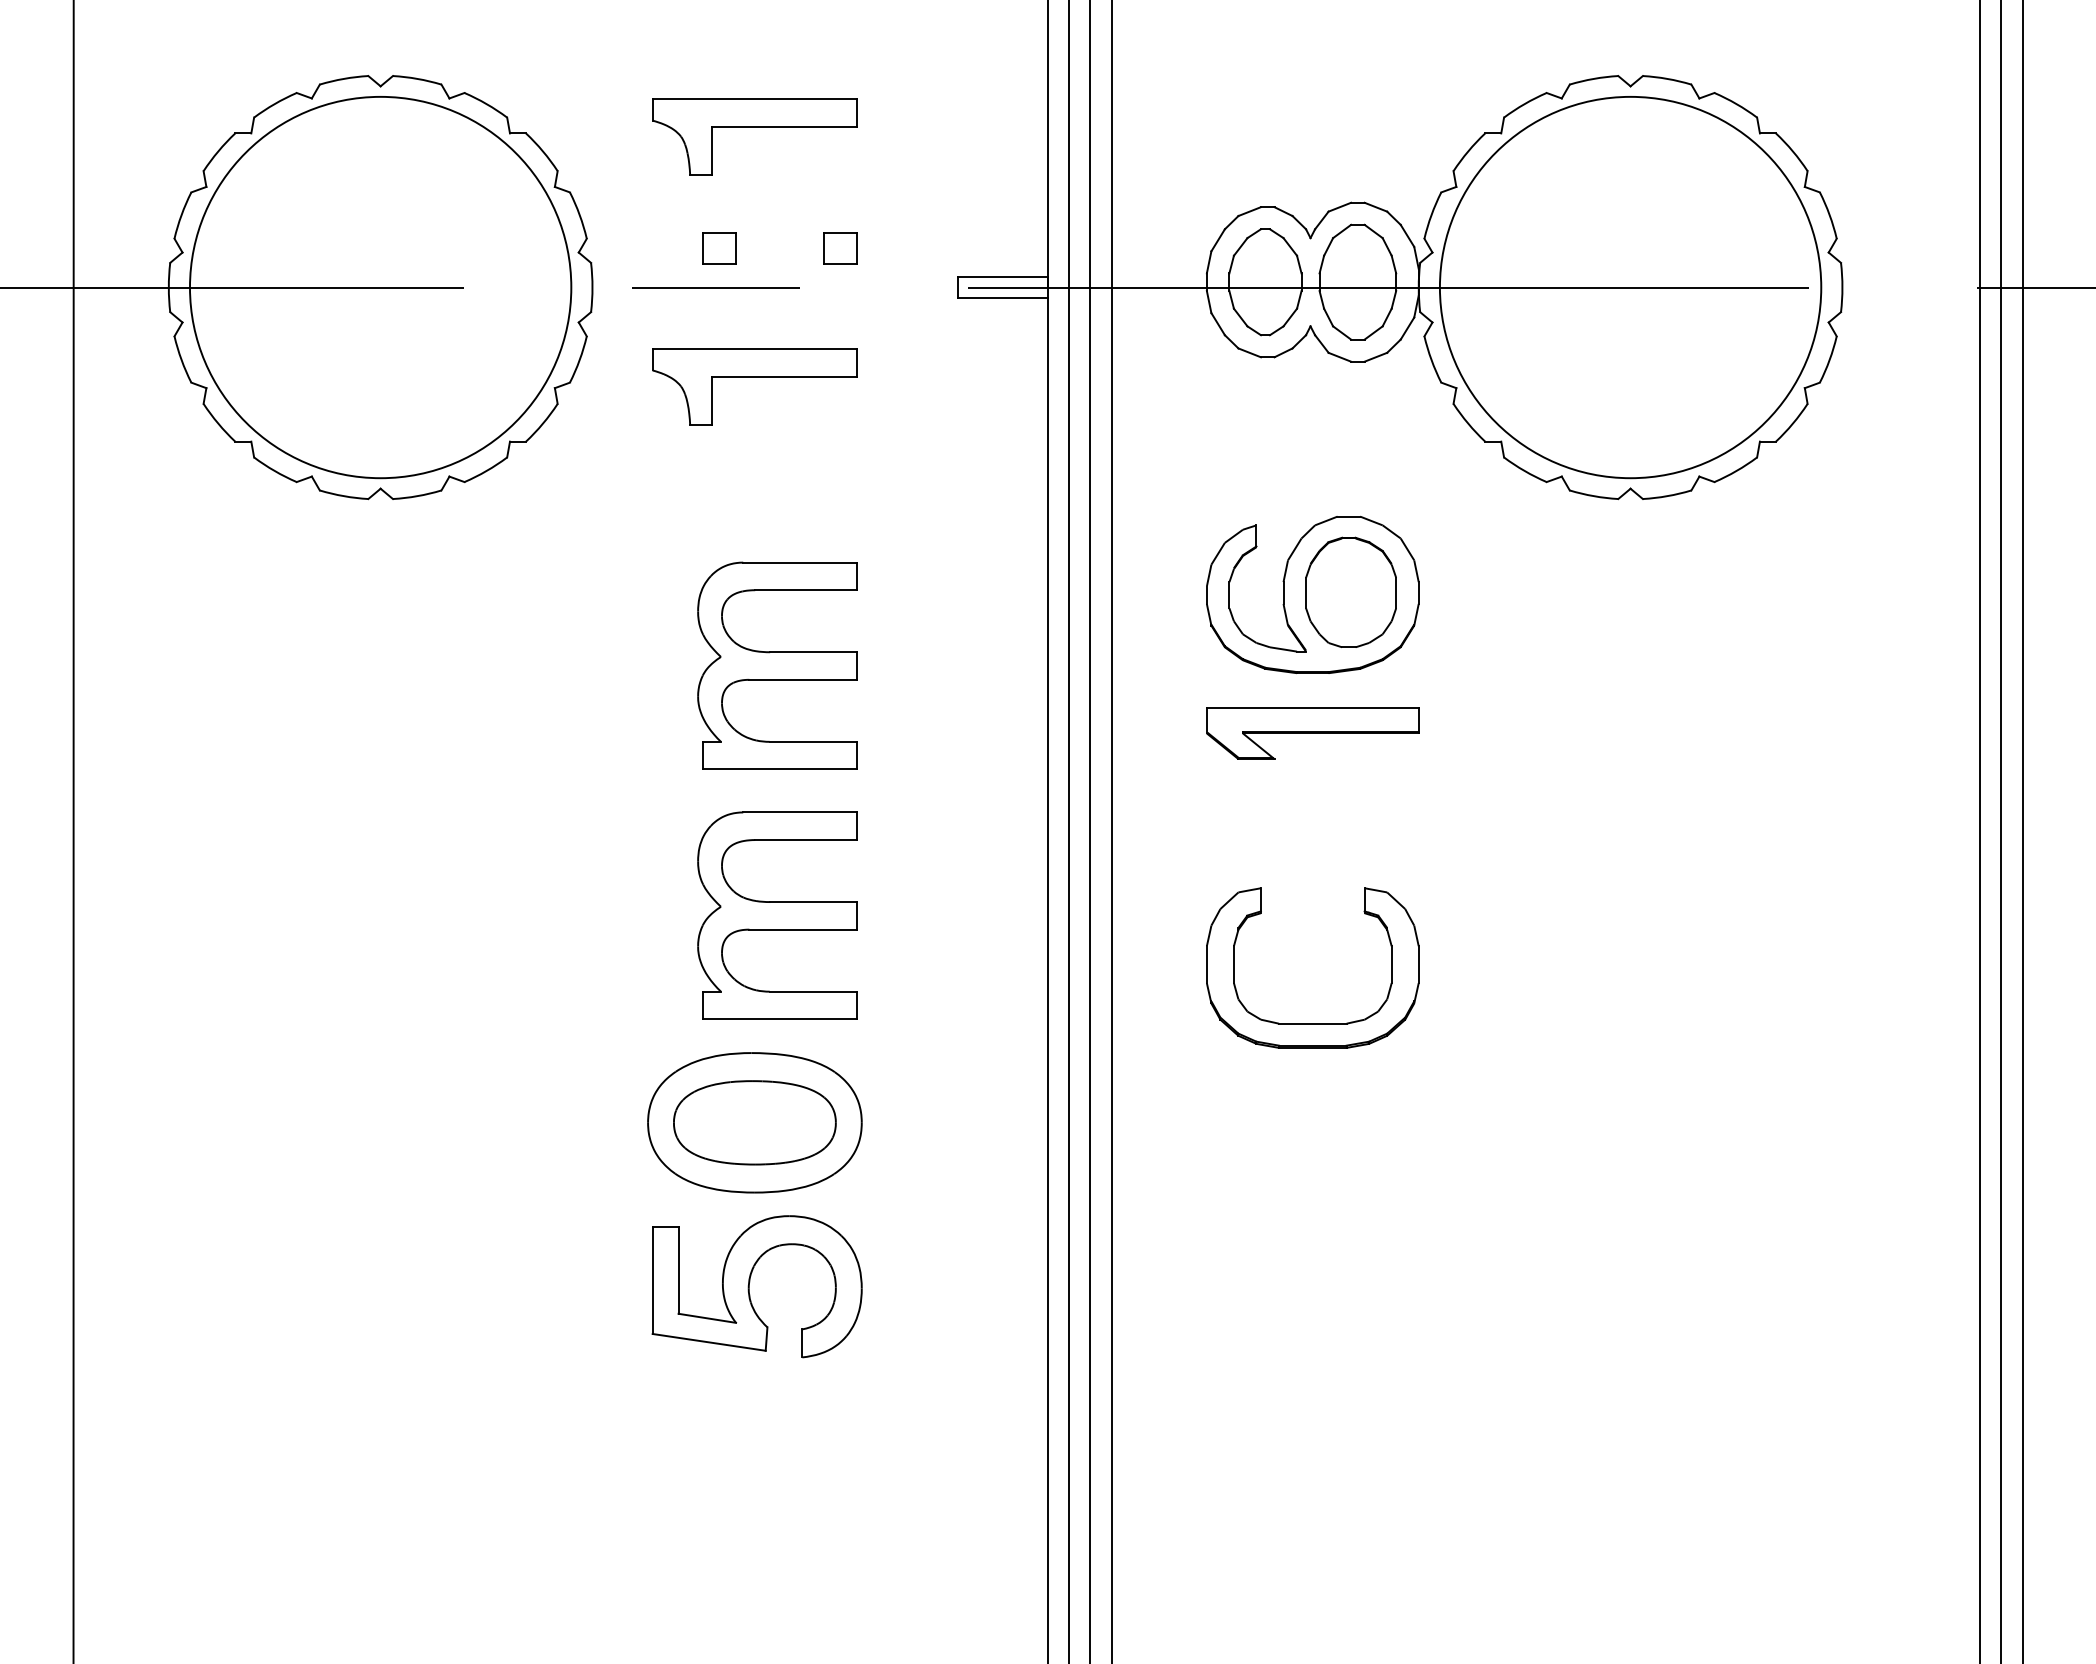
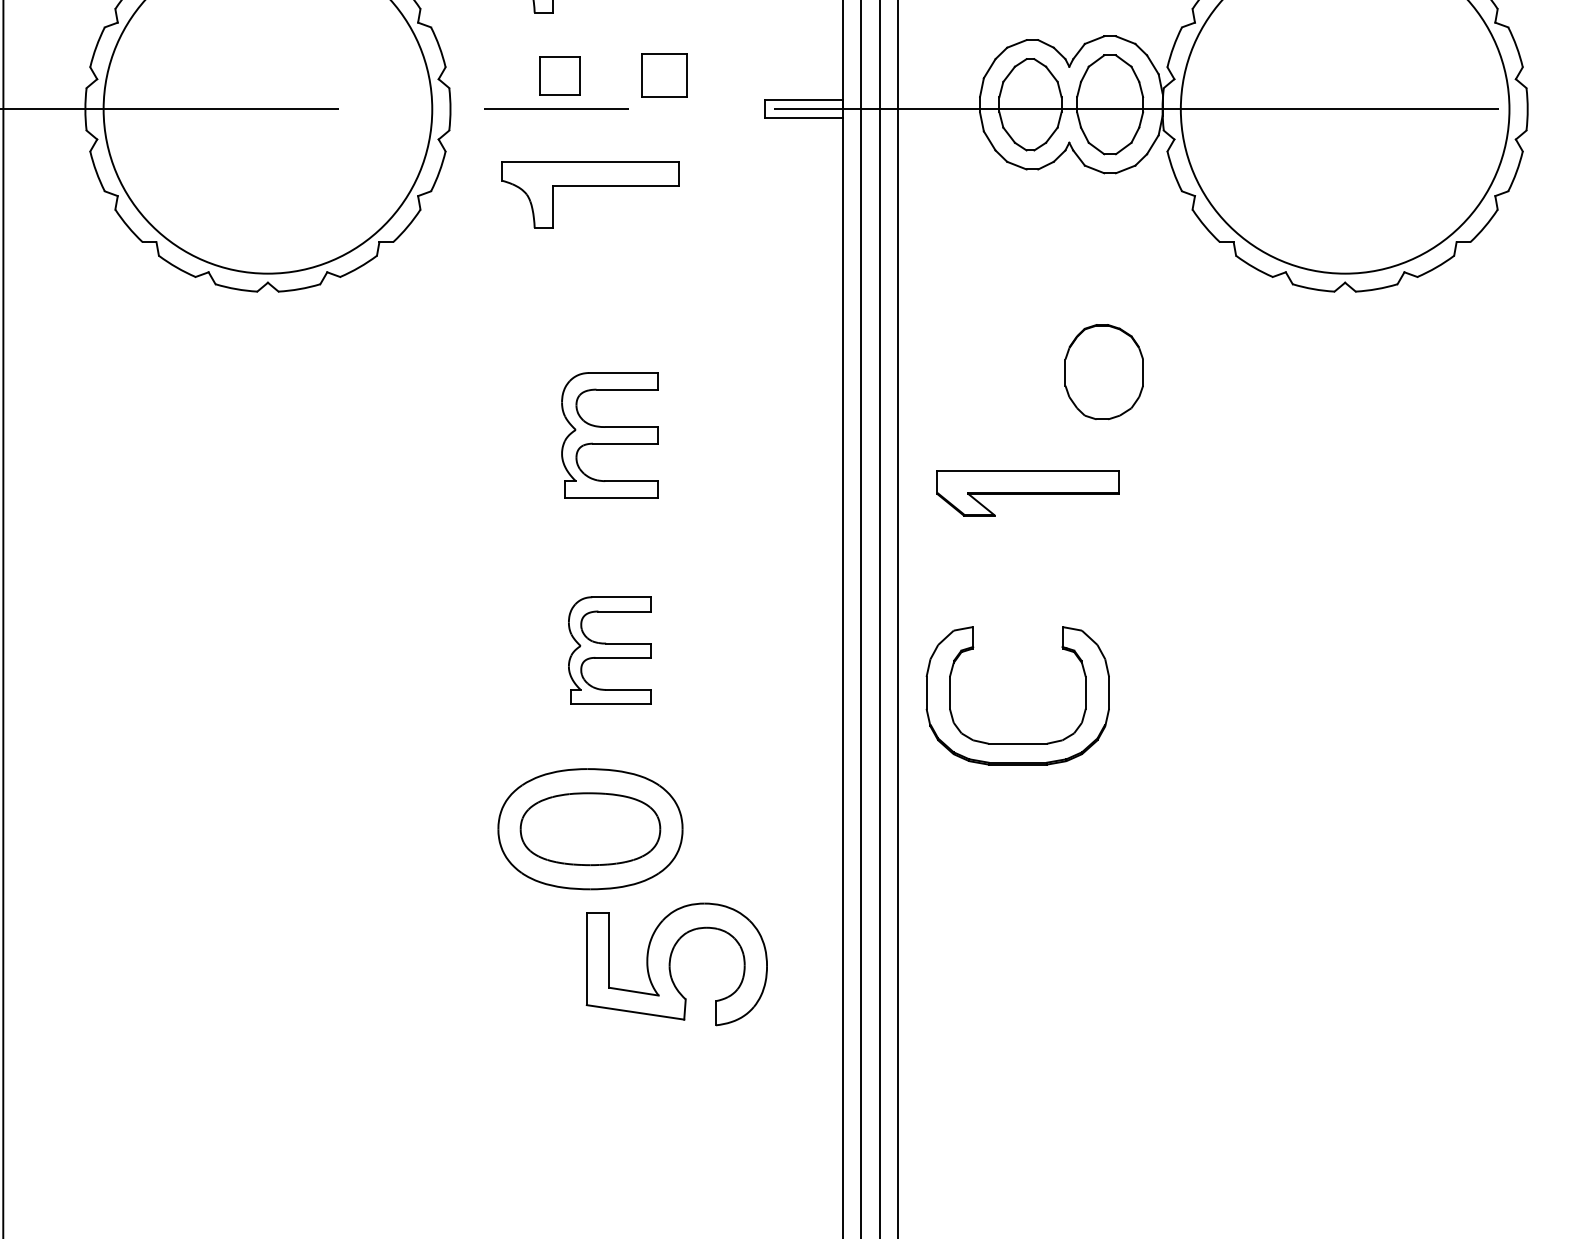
part: (719, 248) -> (559, 75), size x1.4
part: (840, 248) -> (664, 75), size x1.6
part: (1312, 594) -> (1071, 373), removed
part: (777, 665) -> (609, 435), size x0.7
part: (1312, 733) -> (1027, 493), moved
part: (777, 915) -> (609, 650), size x0.6
part: (1312, 1023) -> (1017, 743), moved
part: (749, 1286) -> (670, 964), moved

